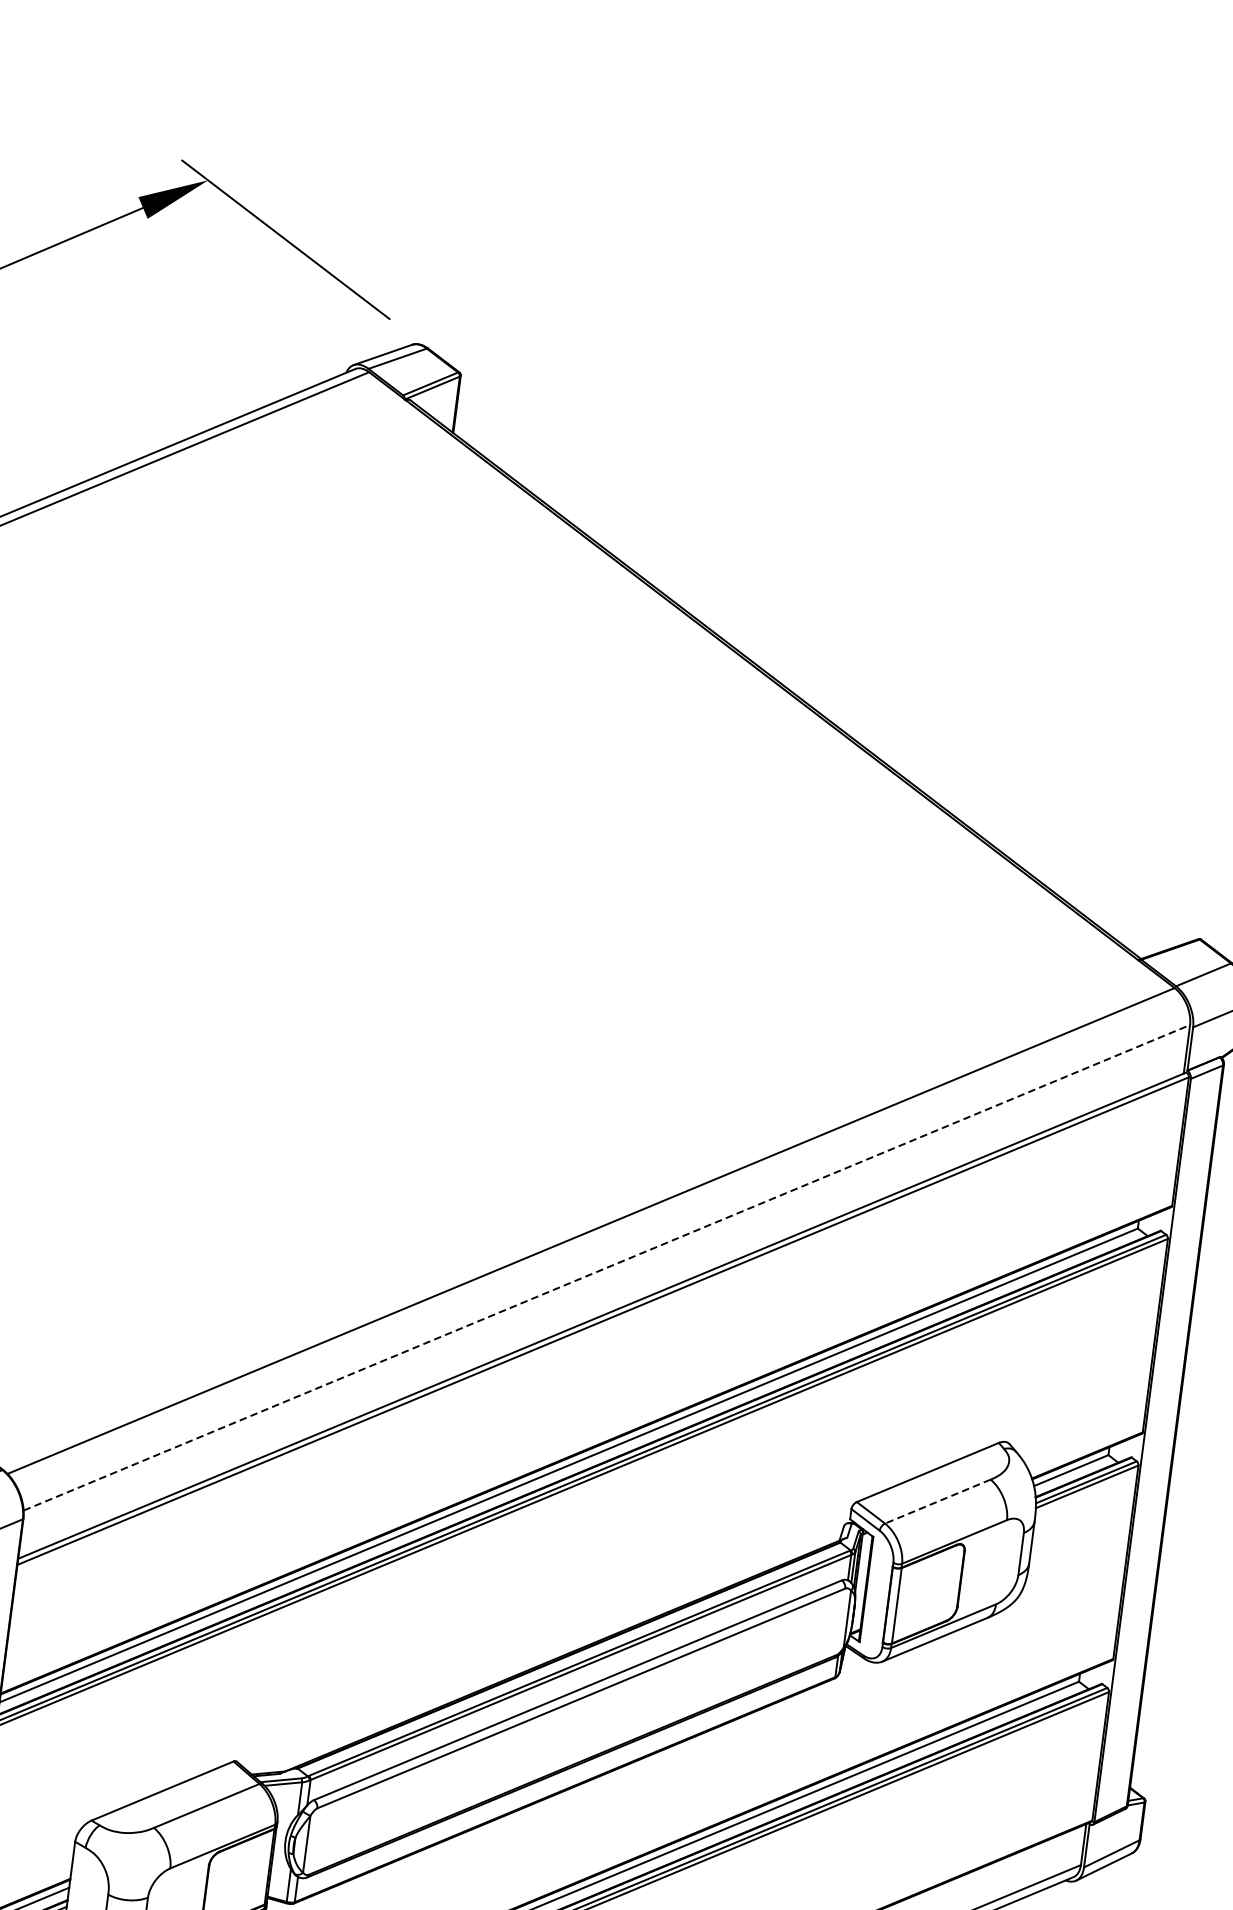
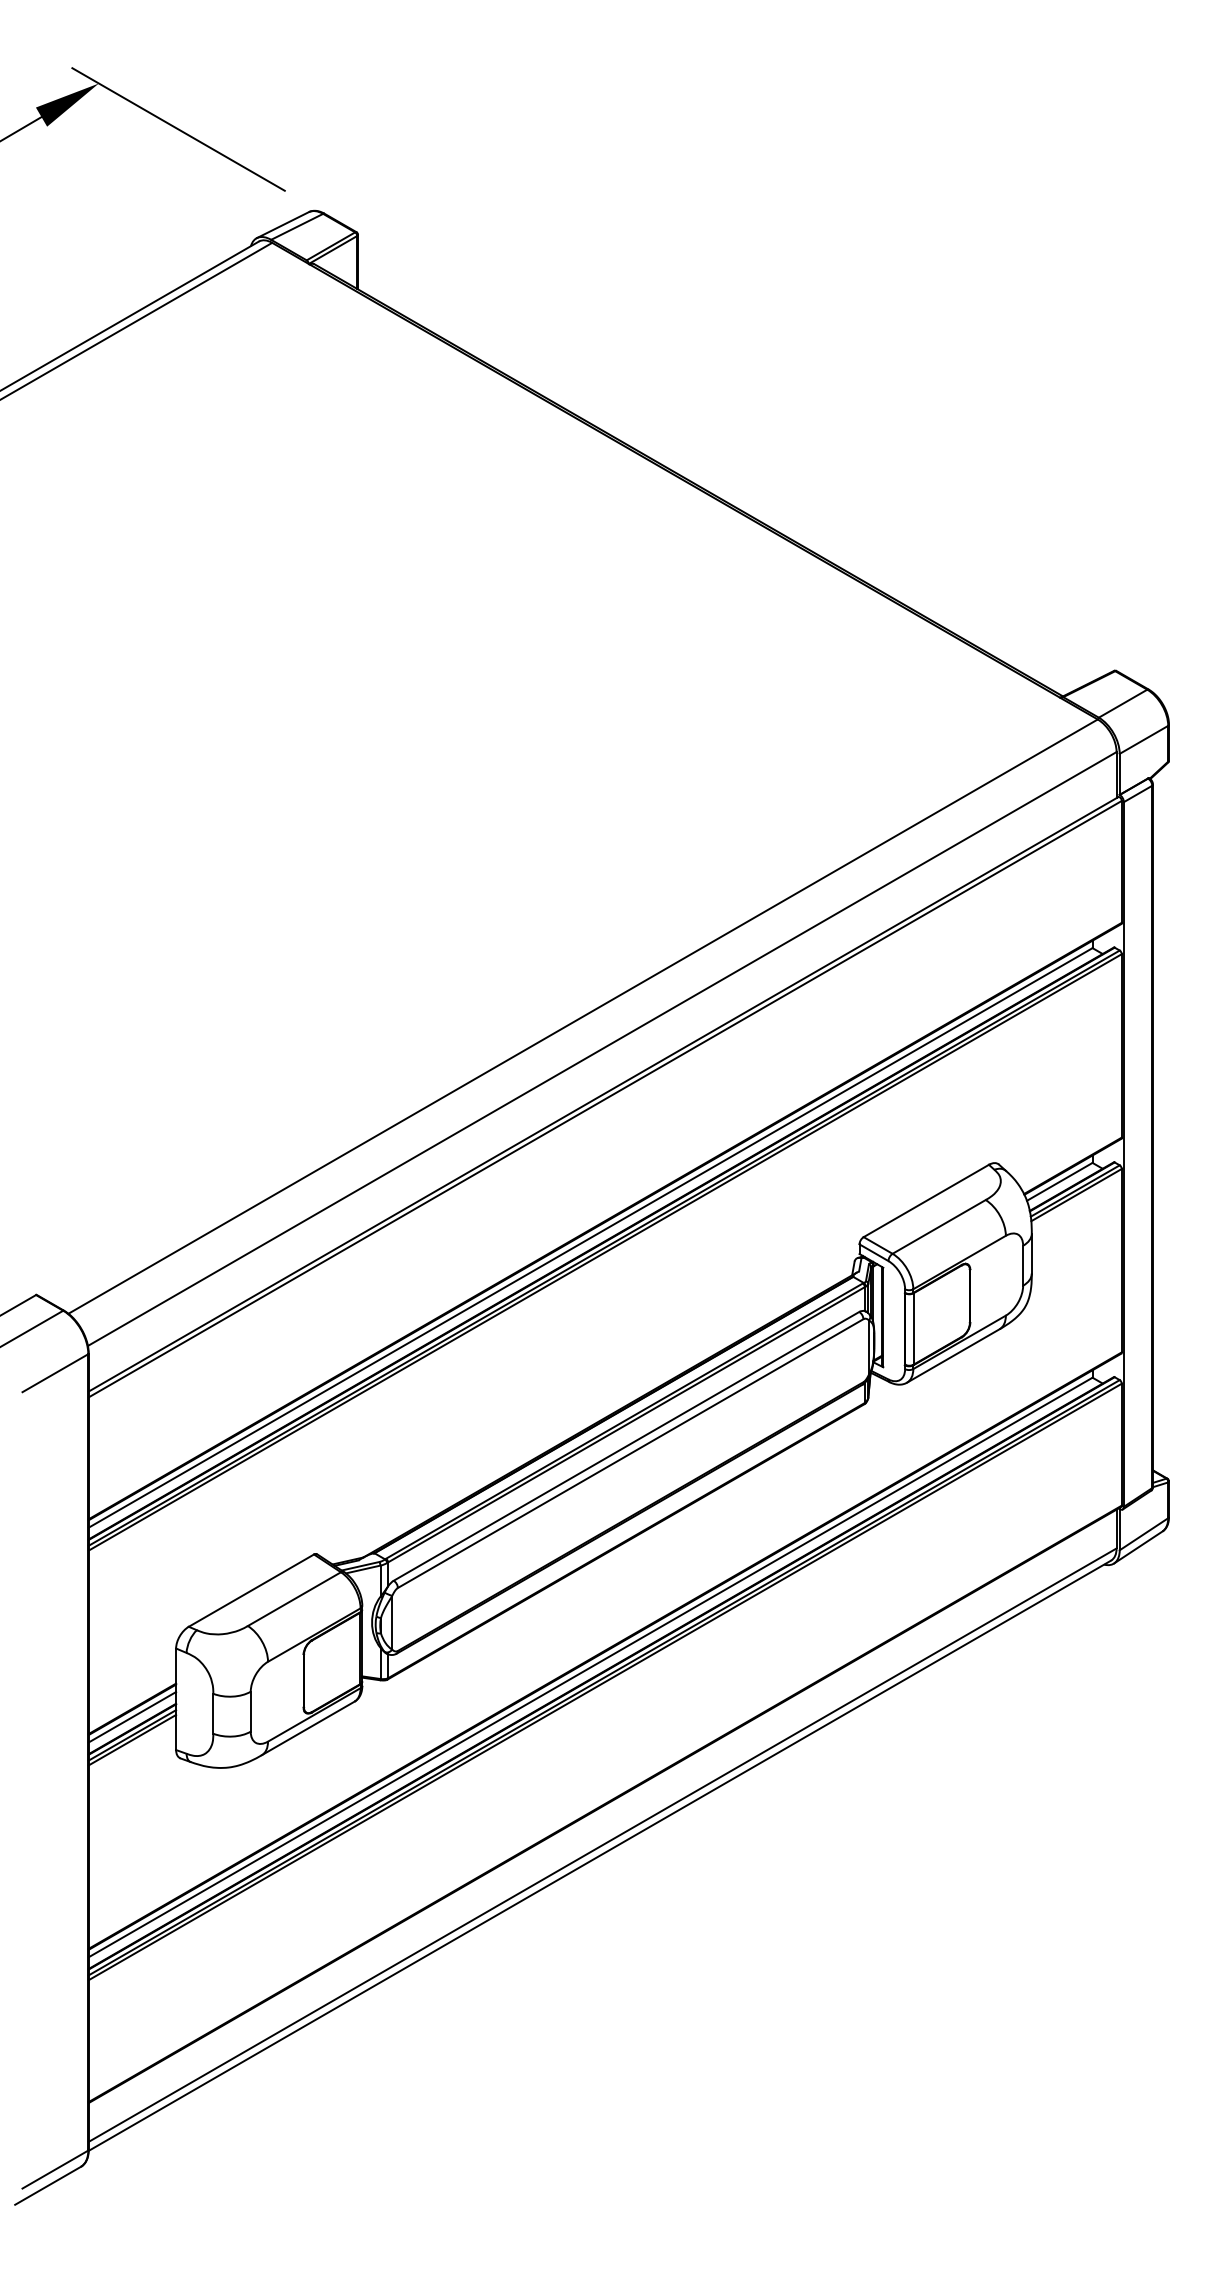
line: (607, 1268) -> (602, 1049), dashed -> solid
line: (938, 1501) -> (939, 1226), dashed -> solid

